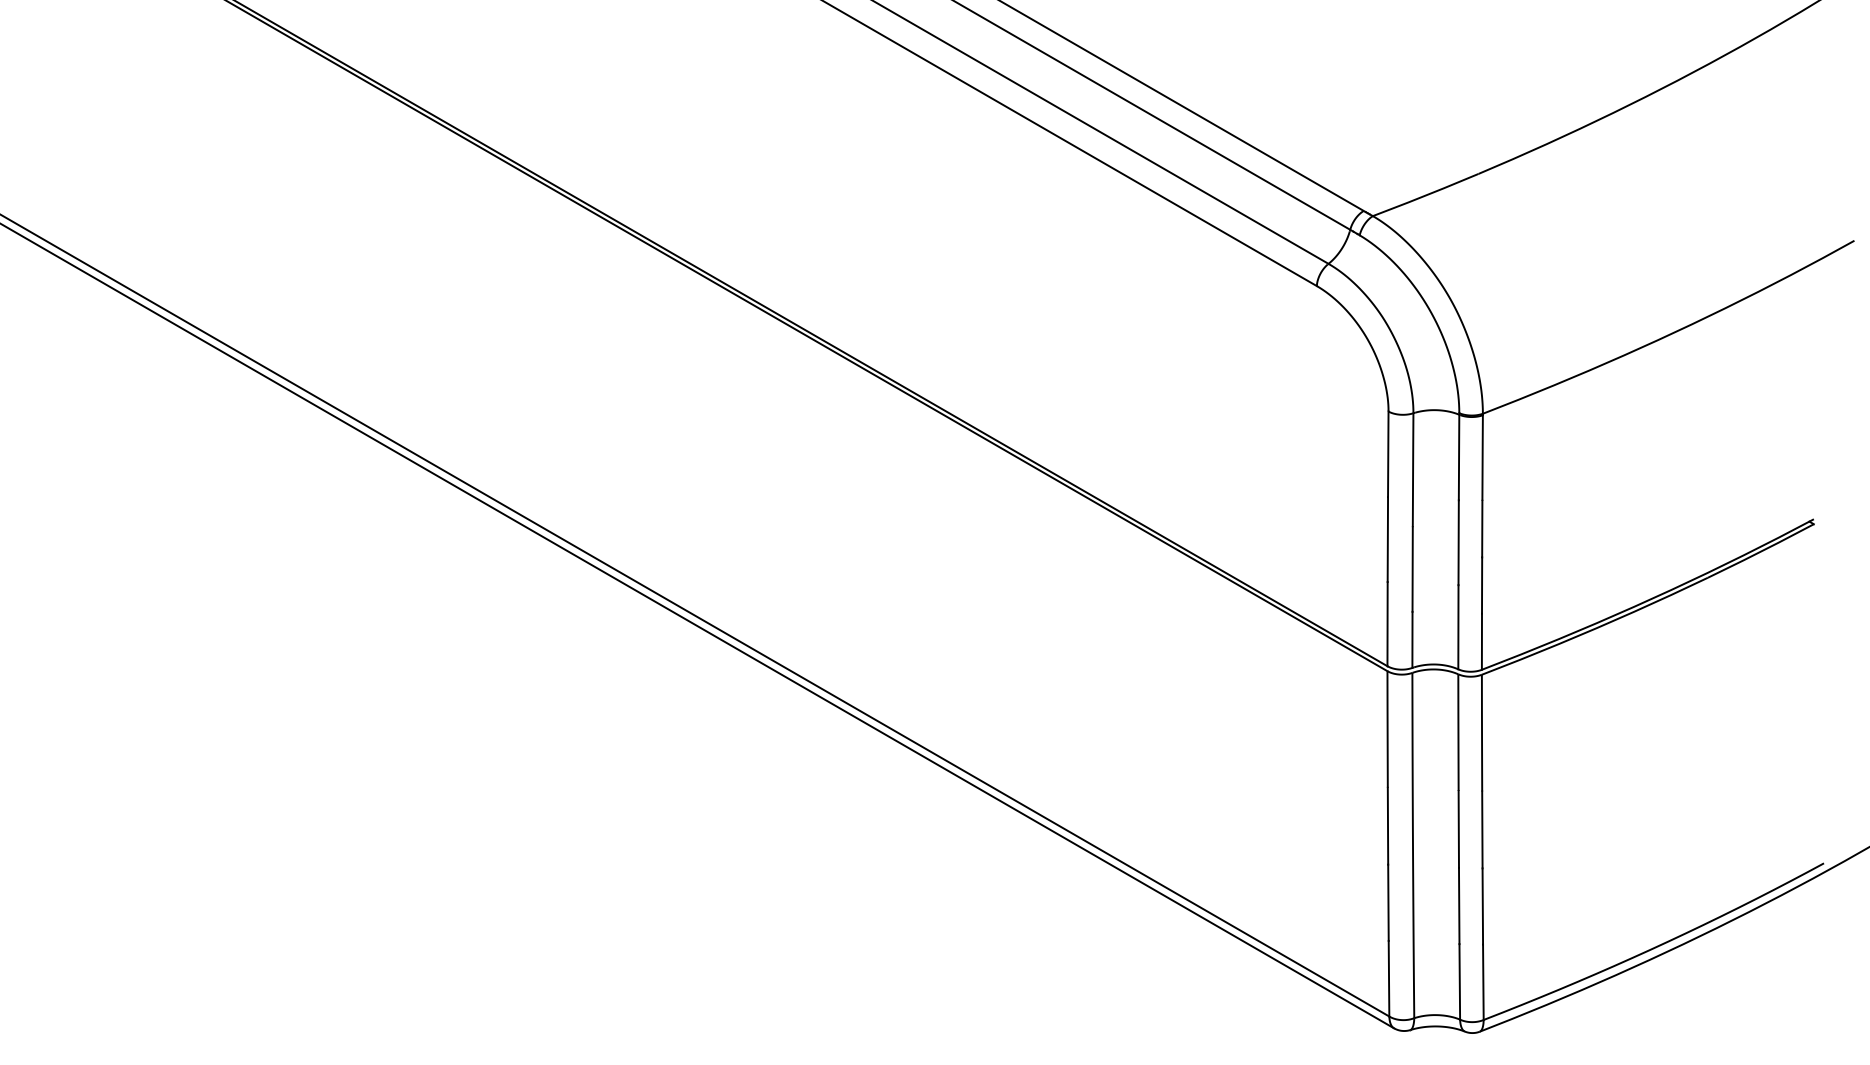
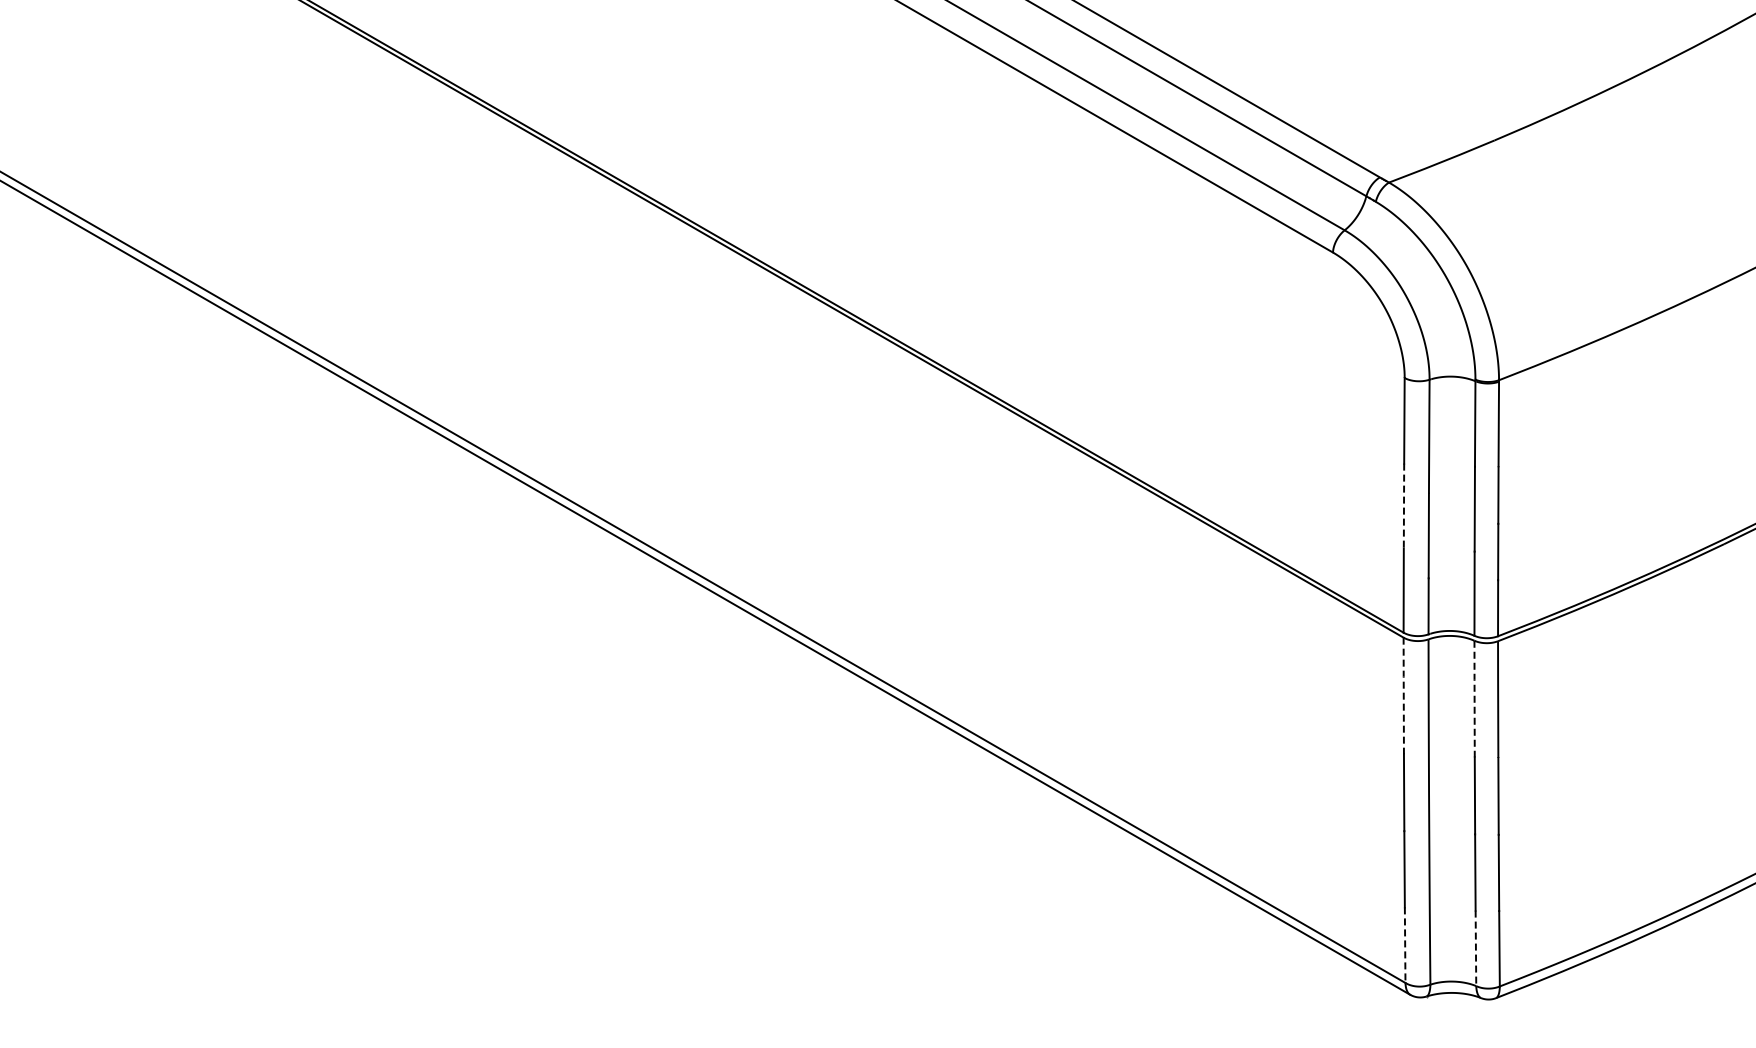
line: (1387, 540) -> (1403, 506), solid -> dashed
line: (1387, 729) -> (1403, 695), solid -> dashed
line: (1458, 732) -> (1474, 698), solid -> dashed
line: (1389, 978) -> (1405, 944), solid -> dashed
line: (1459, 981) -> (1475, 947), solid -> dashed

